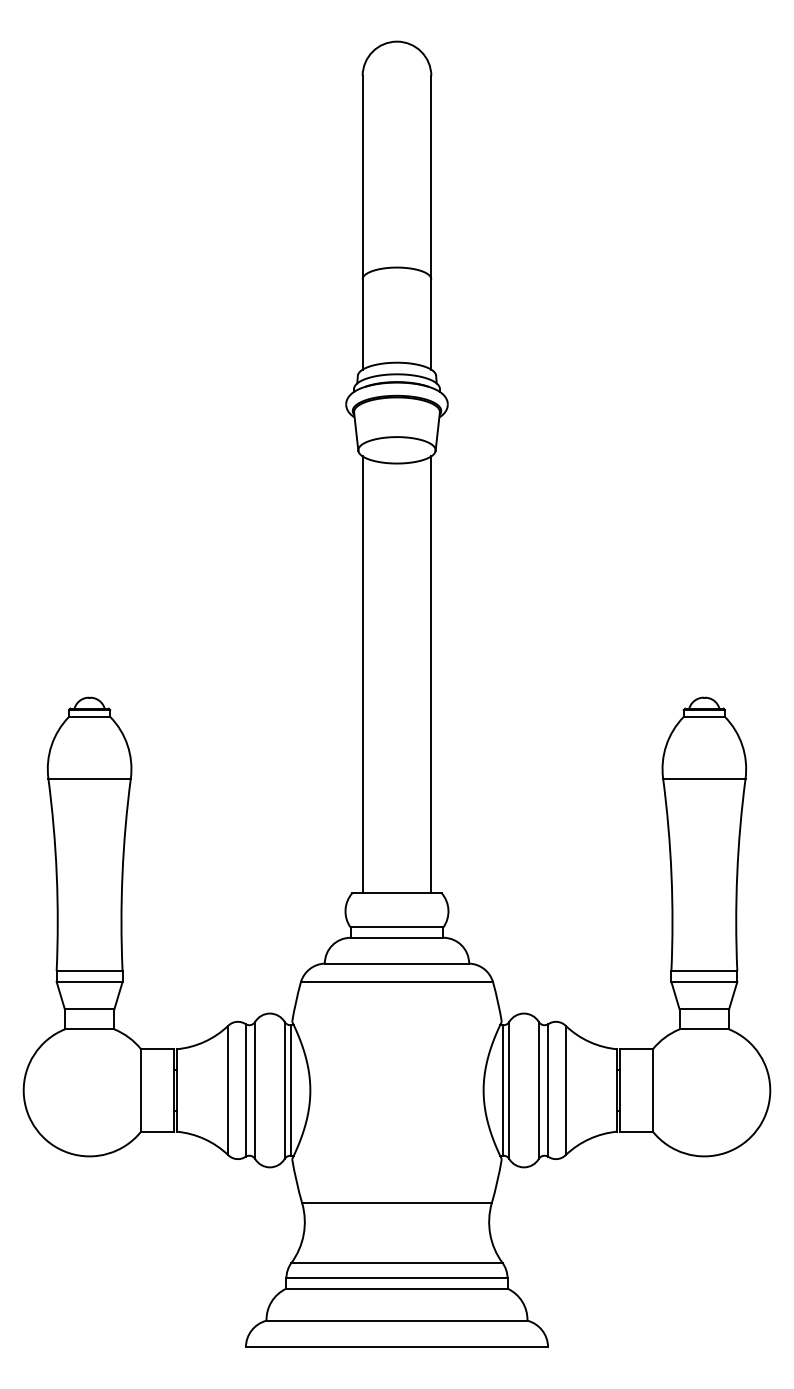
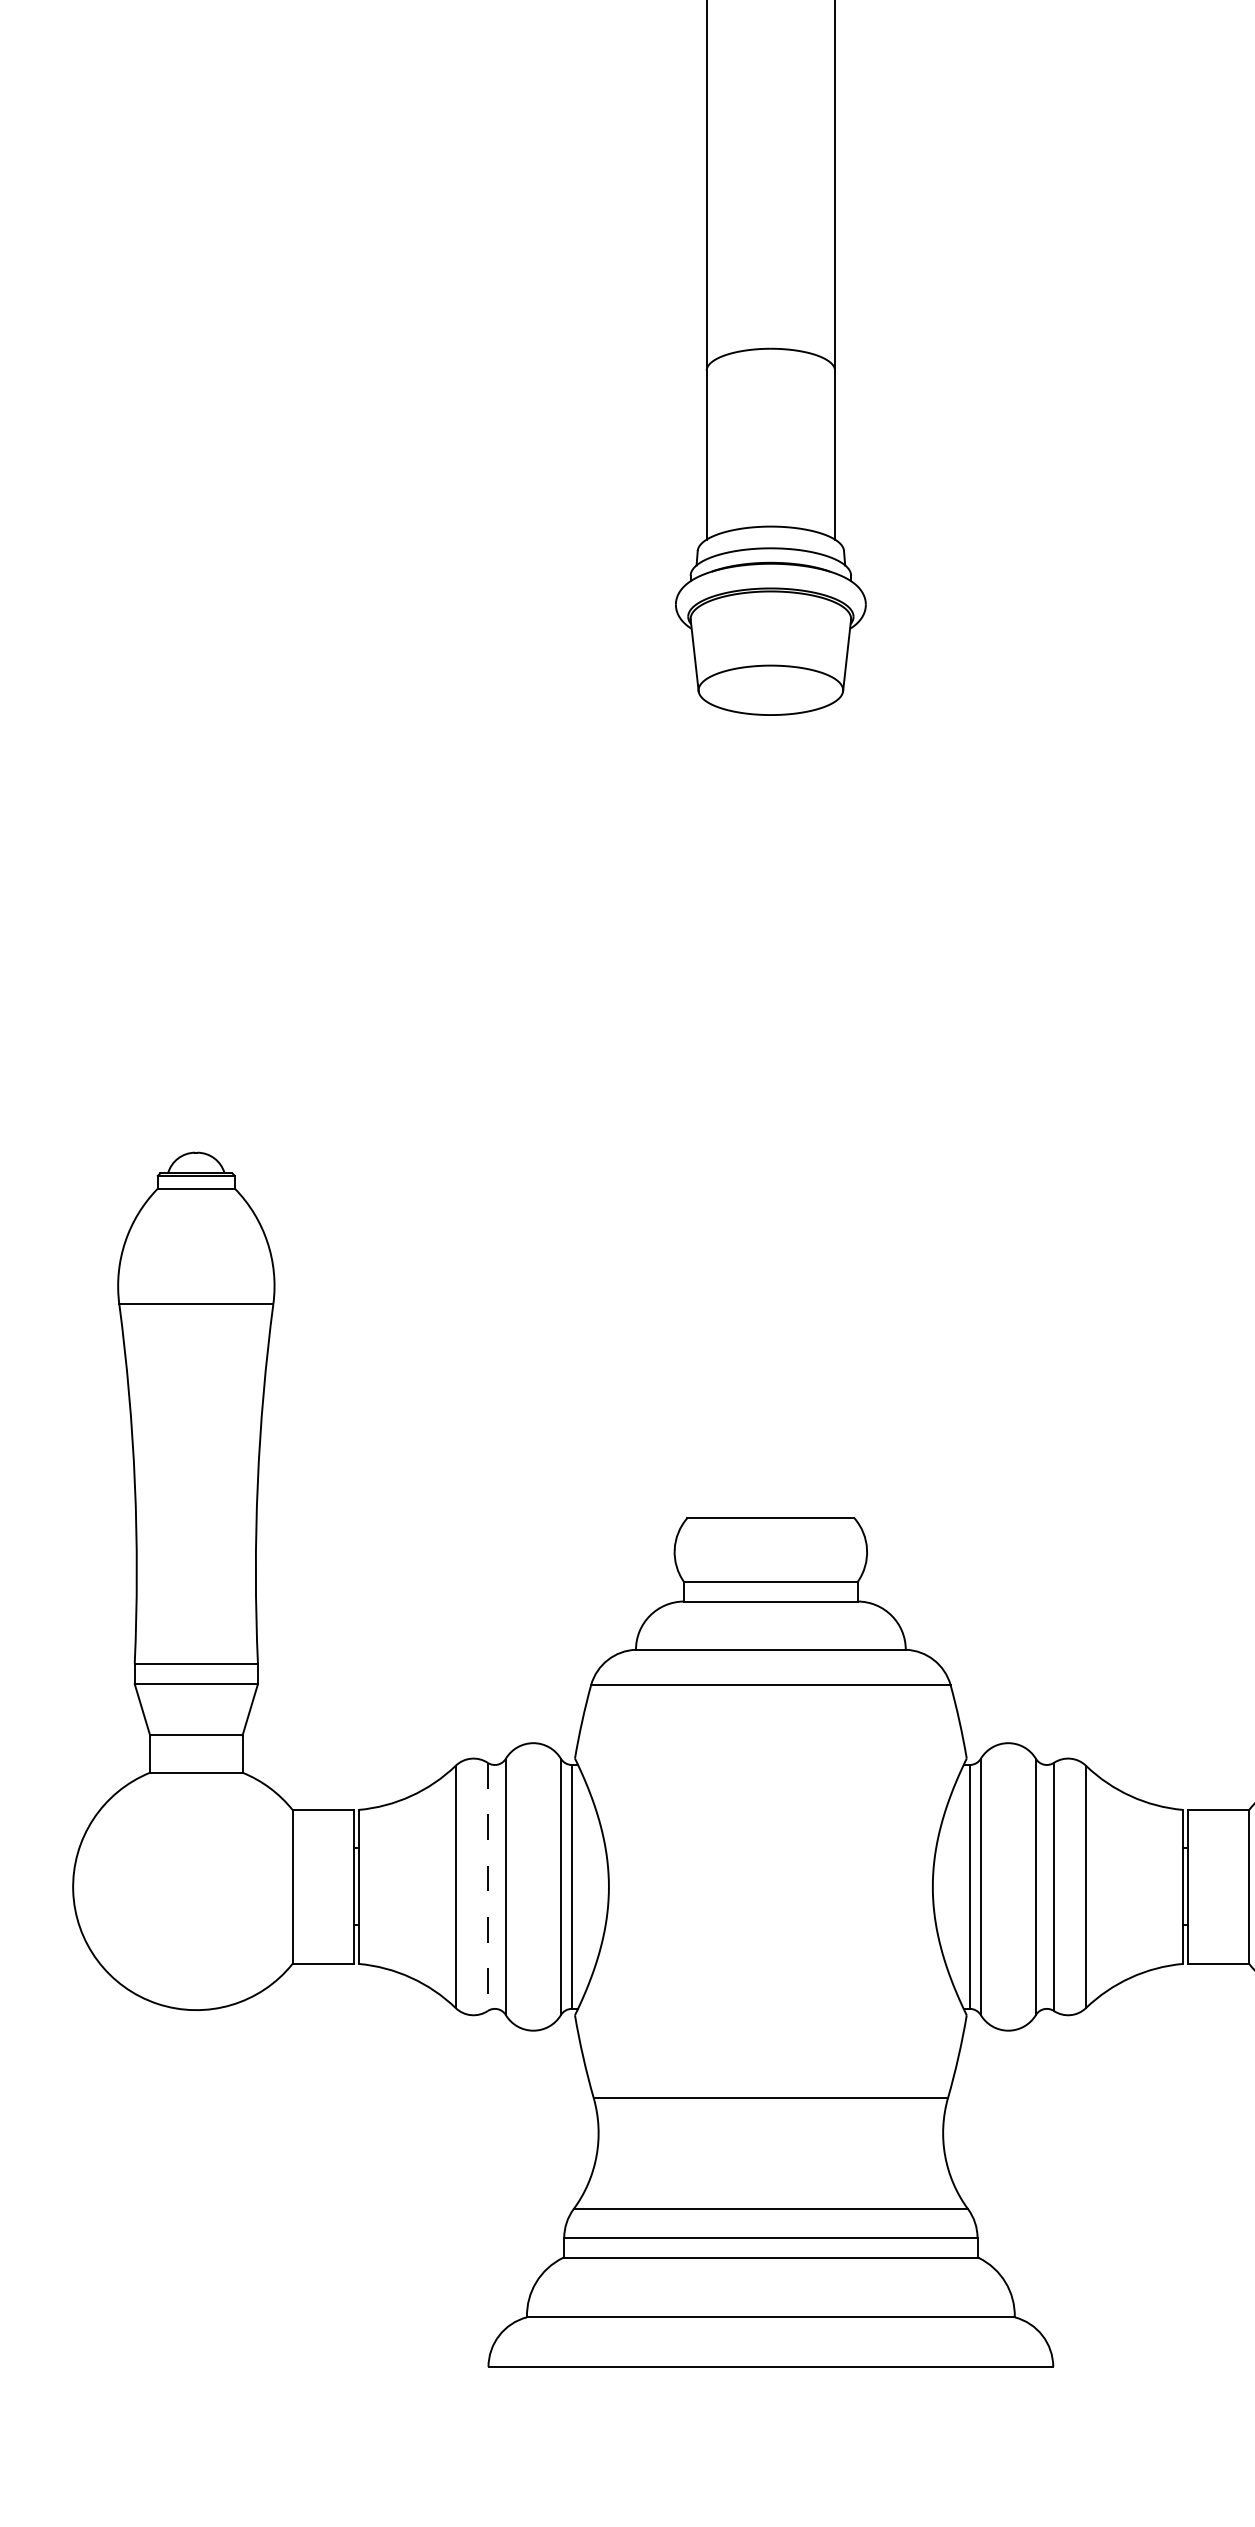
line: (362, 674) -> (706, 1109), removed
line: (431, 674) -> (835, 1109), removed
line: (245, 1090) -> (487, 1886), solid -> dashed

